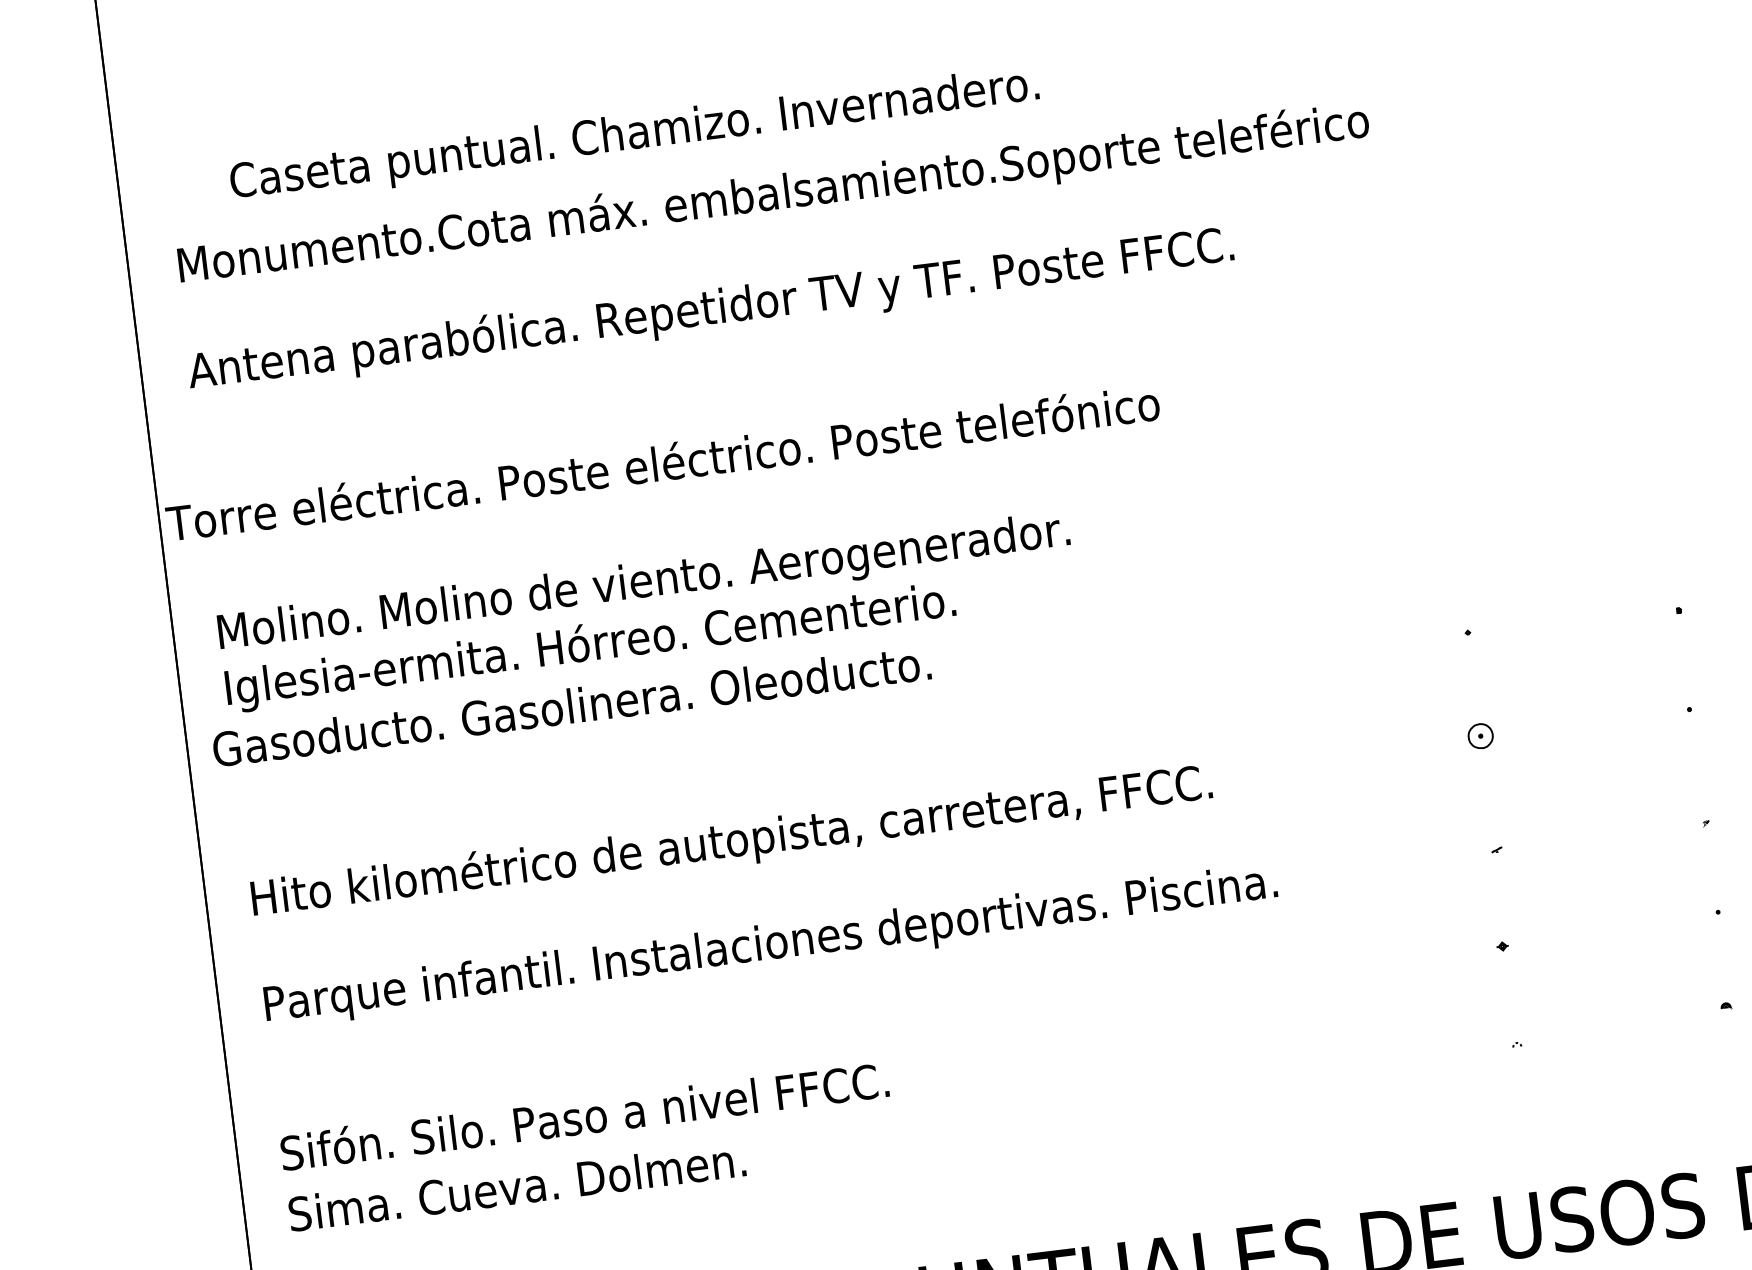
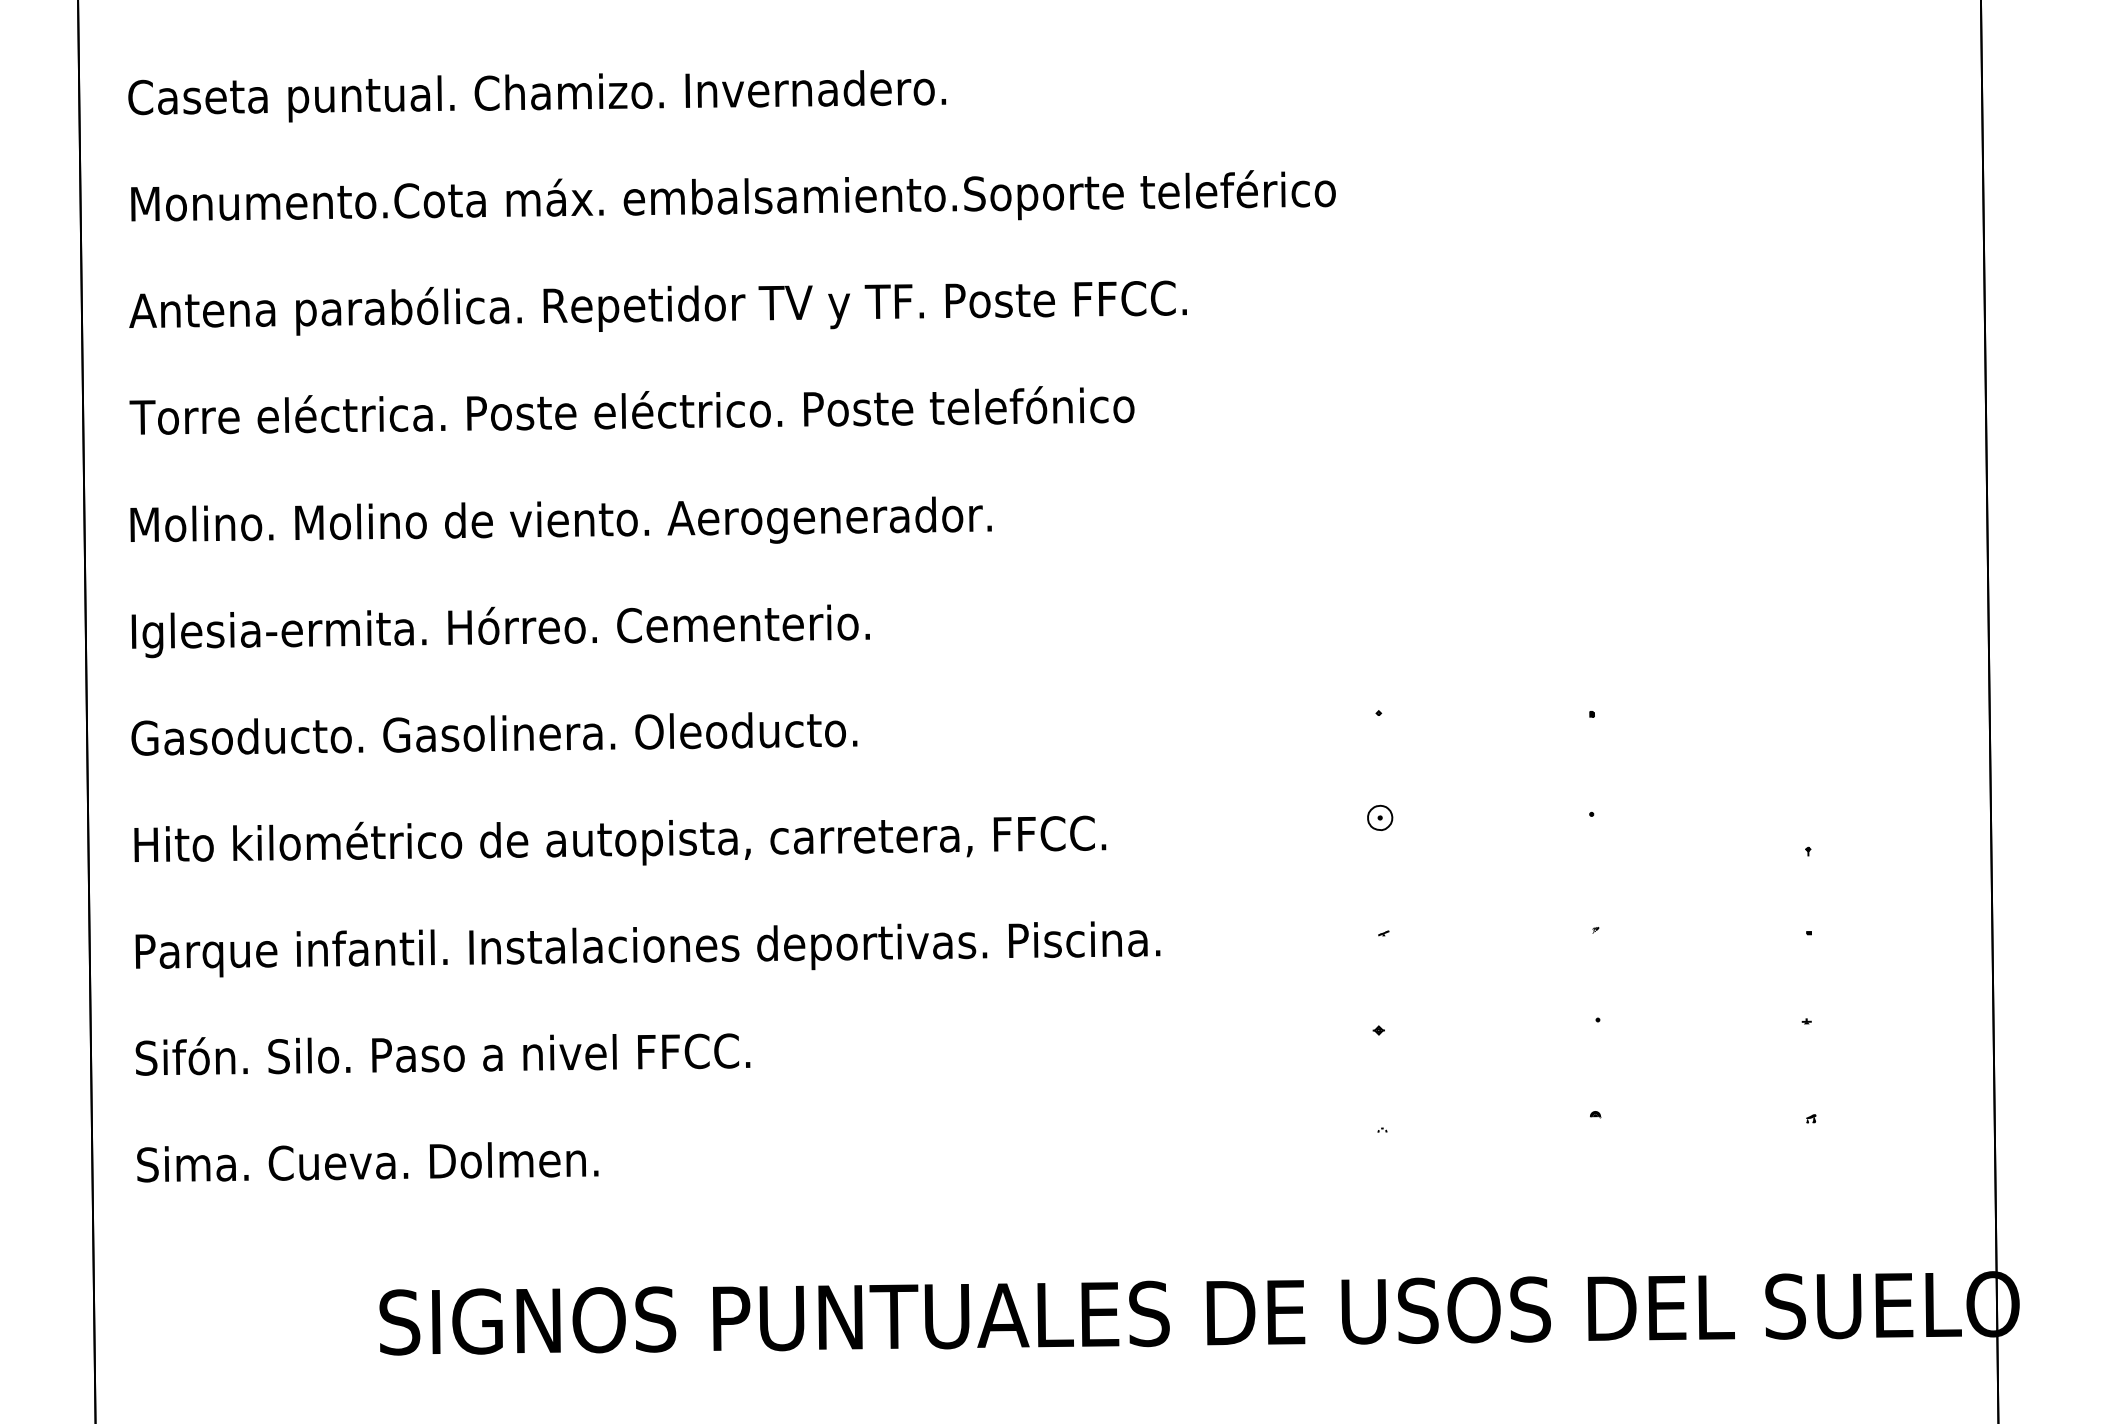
text: (635, 135) -> (537, 96), moved
text: (662, 462) -> (631, 410), moved
text: (643, 580) -> (560, 519), moved
text: (571, 705) -> (494, 733), moved
text: (584, 1116) -> (442, 1054), moved

